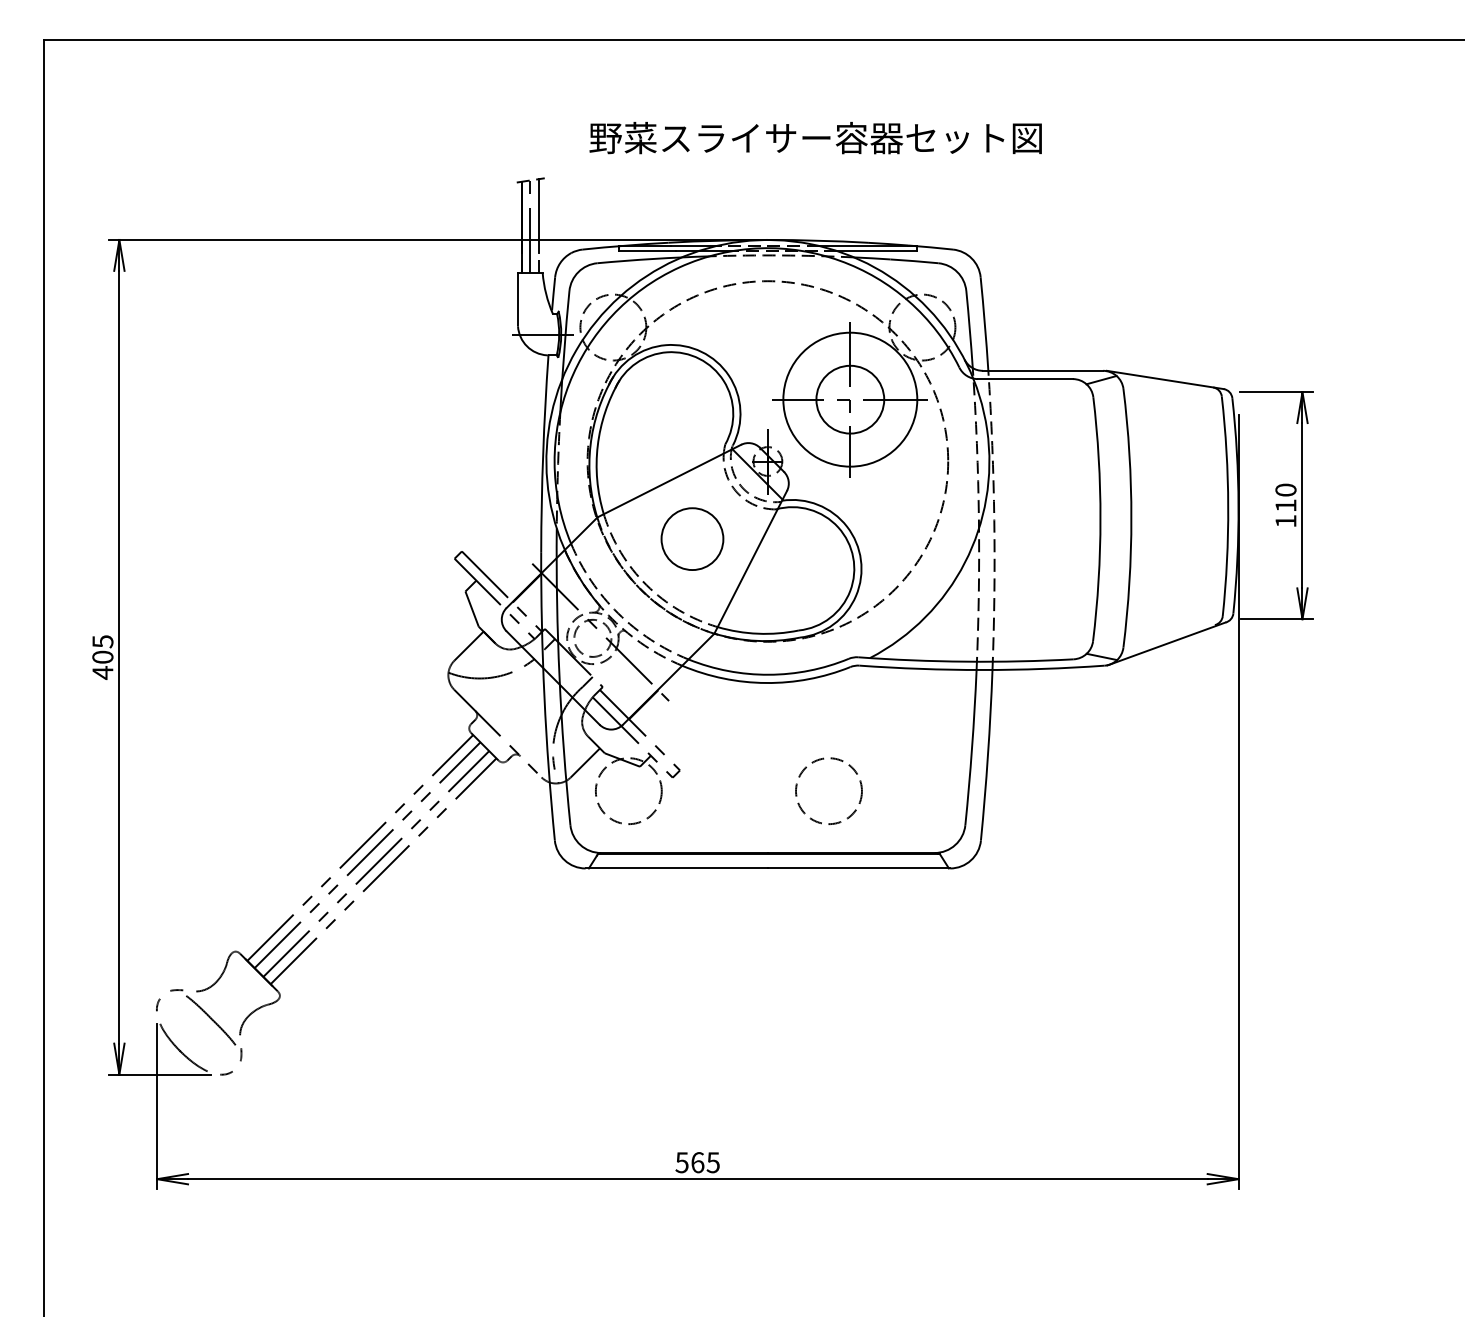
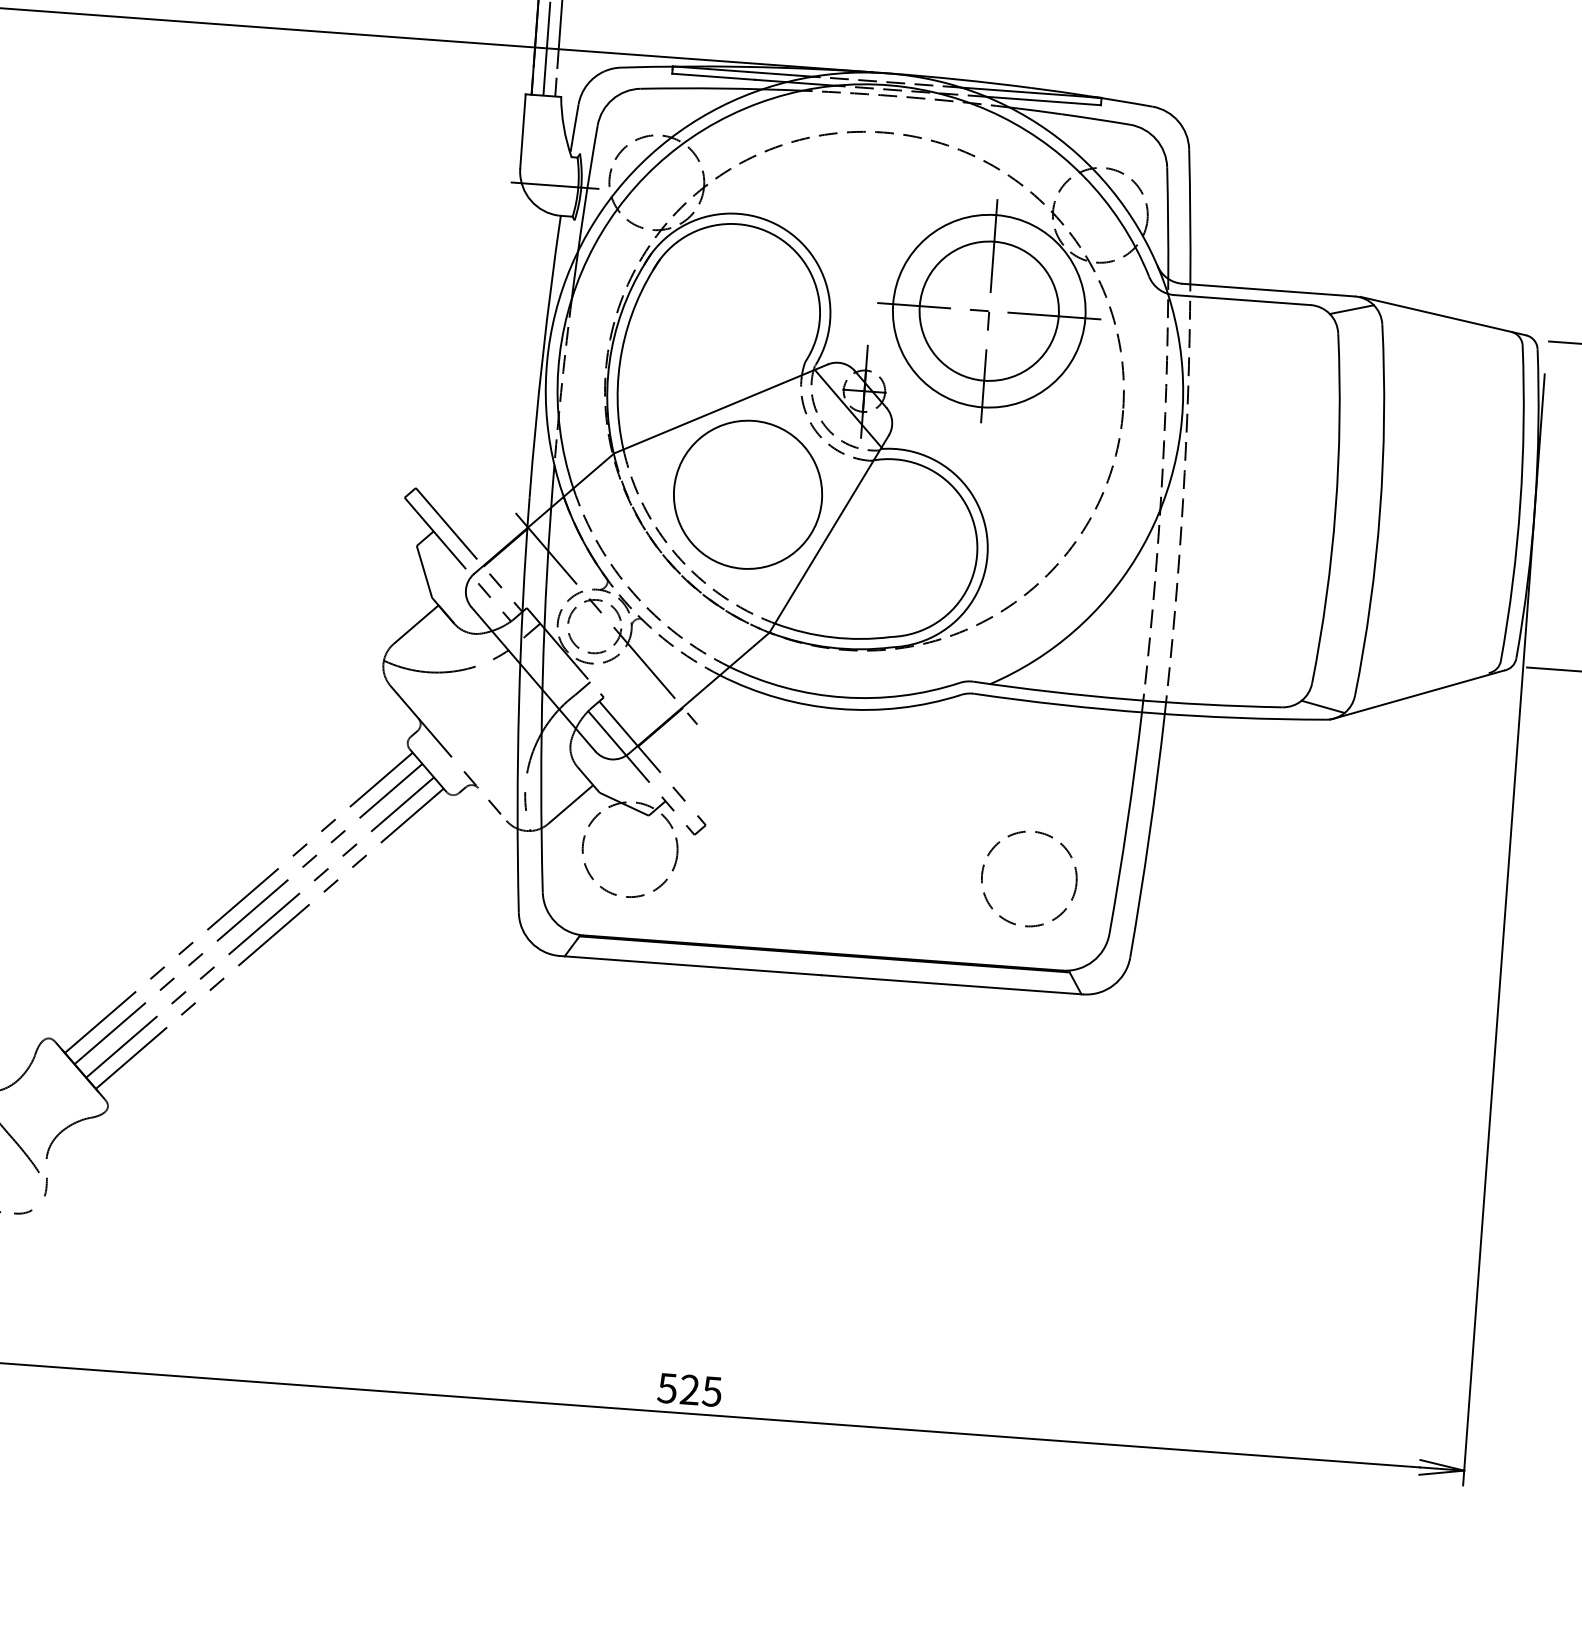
circle: (849, 399) -> (988, 310), size x1.43
circle: (692, 538) -> (748, 493), size x1.67
circle: (828, 790) -> (1028, 877), moved
text: (697, 1162) -> (689, 1389), 565 -> 525

